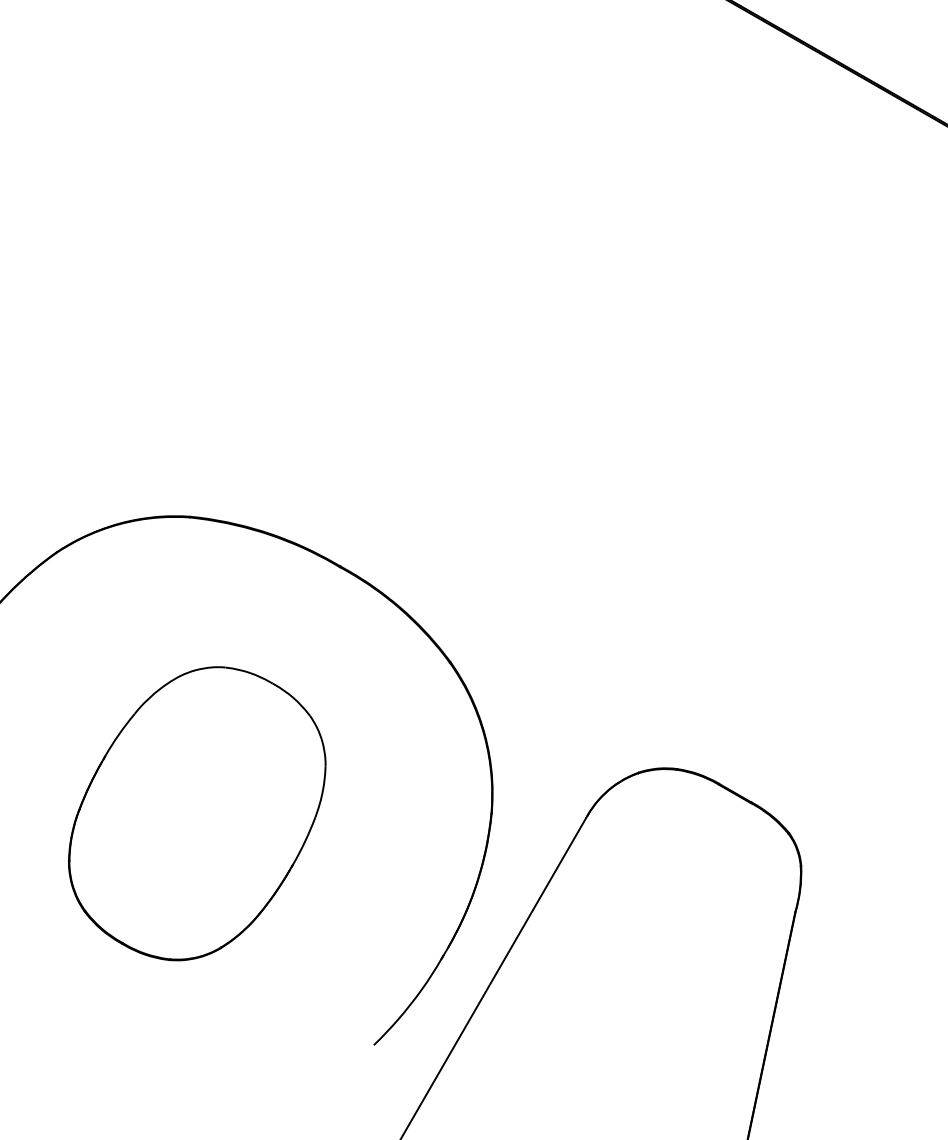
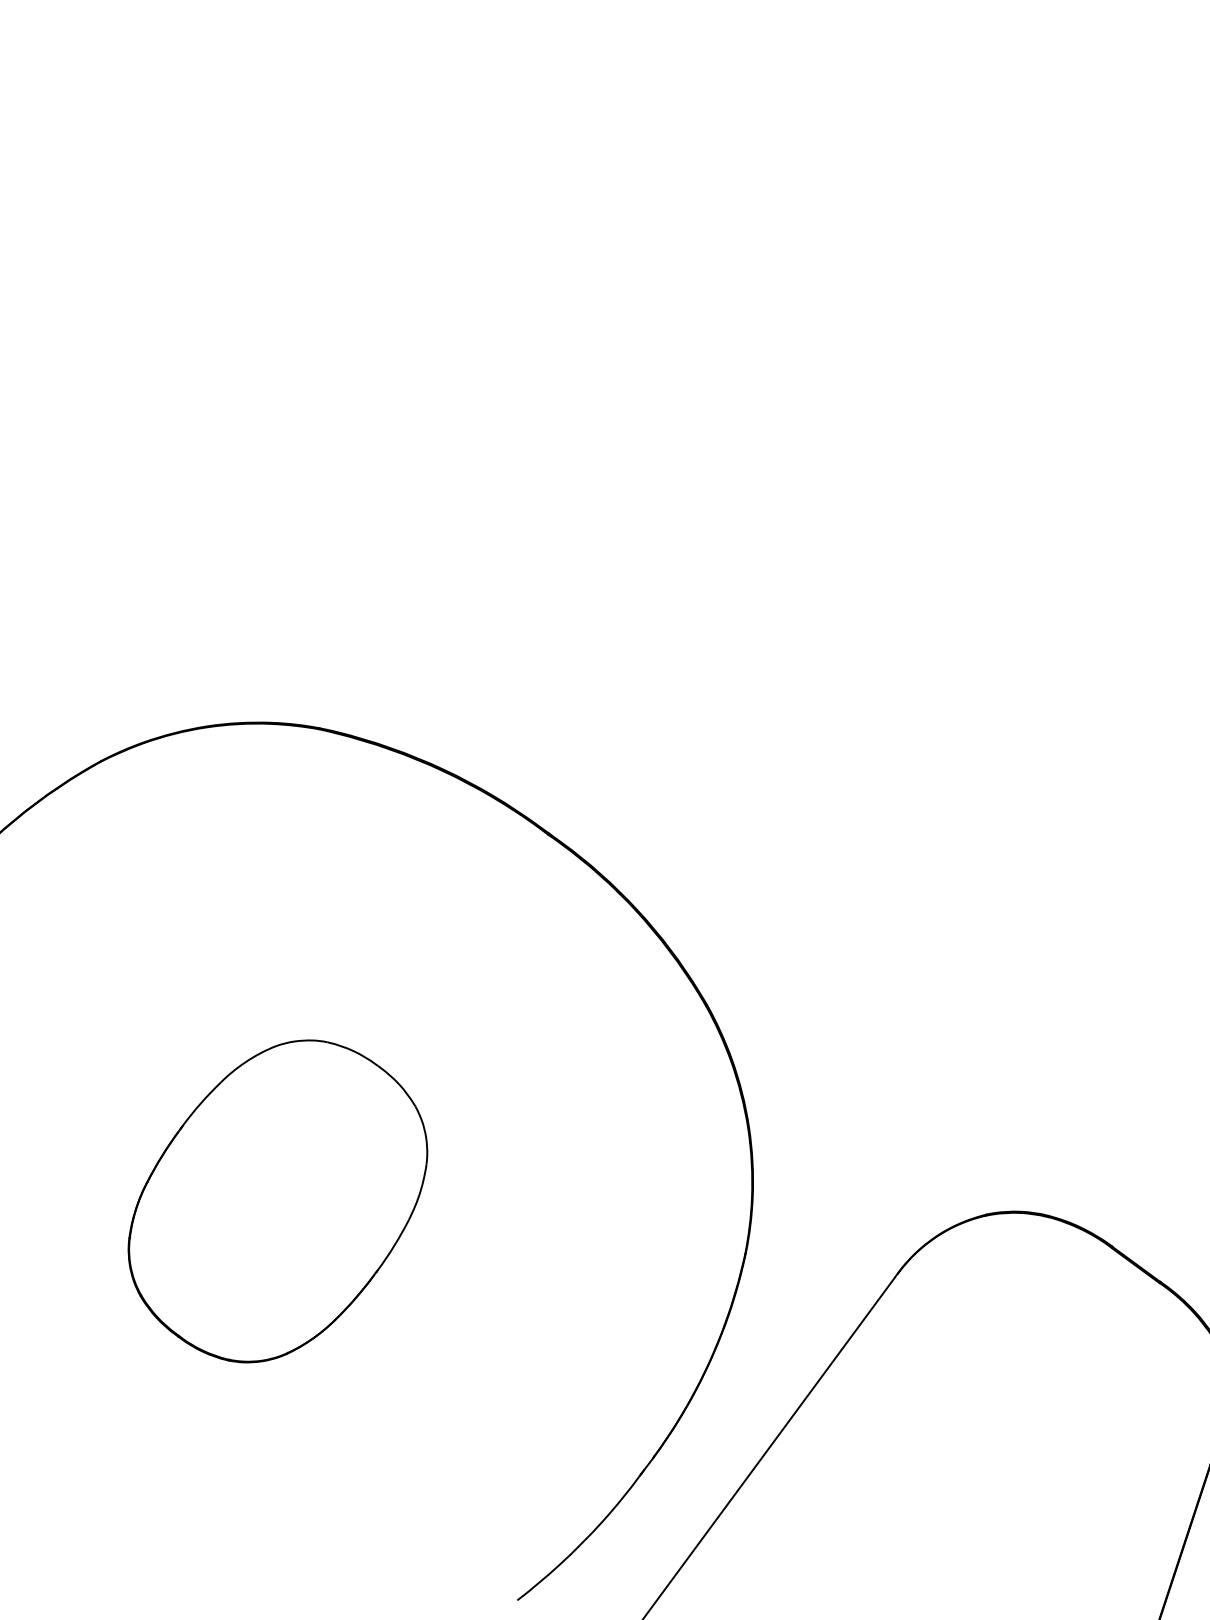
part: (196, 813) -> (276, 1200), size x0.7

